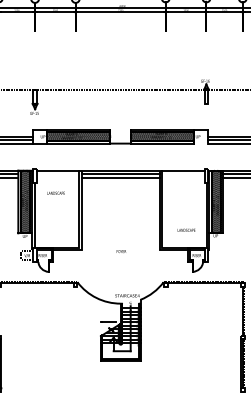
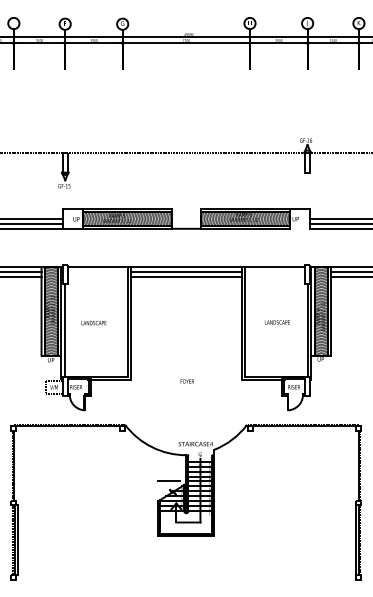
text: (55, 192) -> (93, 322), moved
text: (186, 230) -> (277, 322), moved

